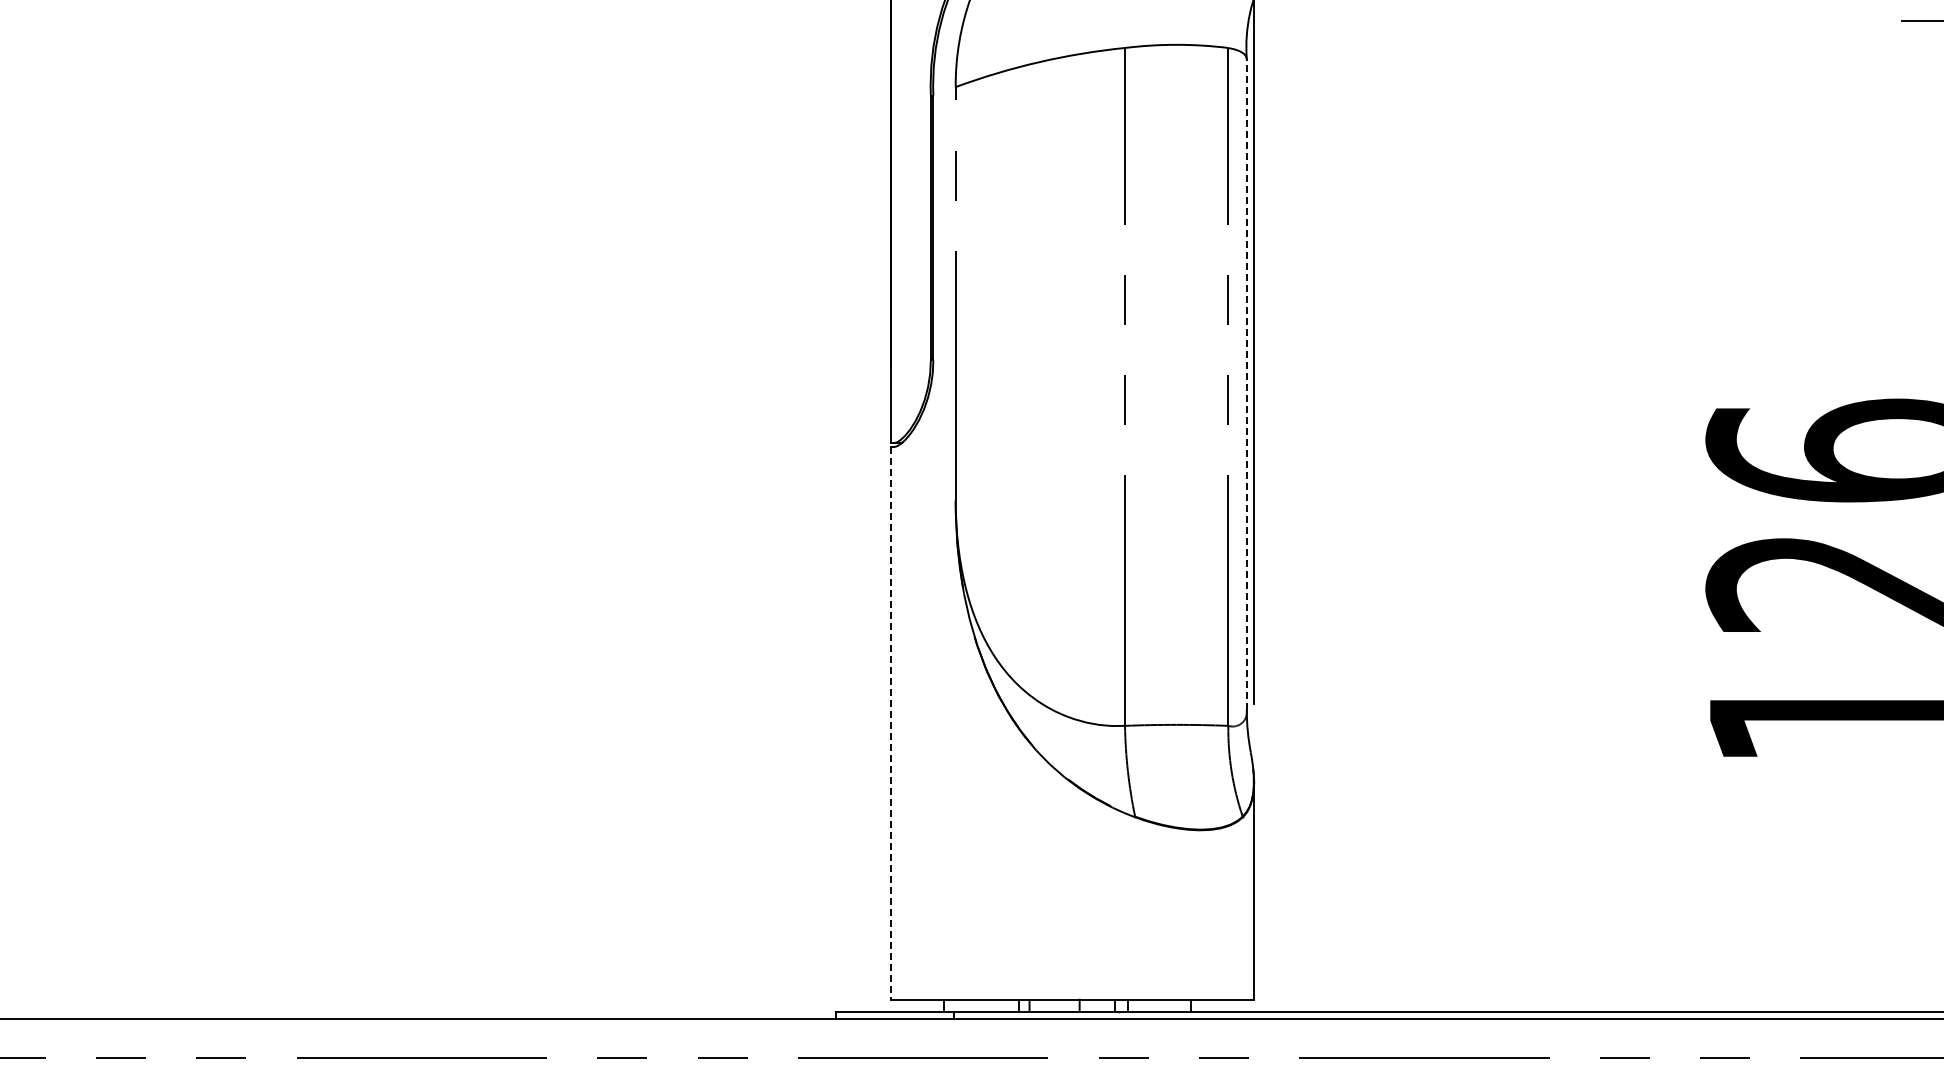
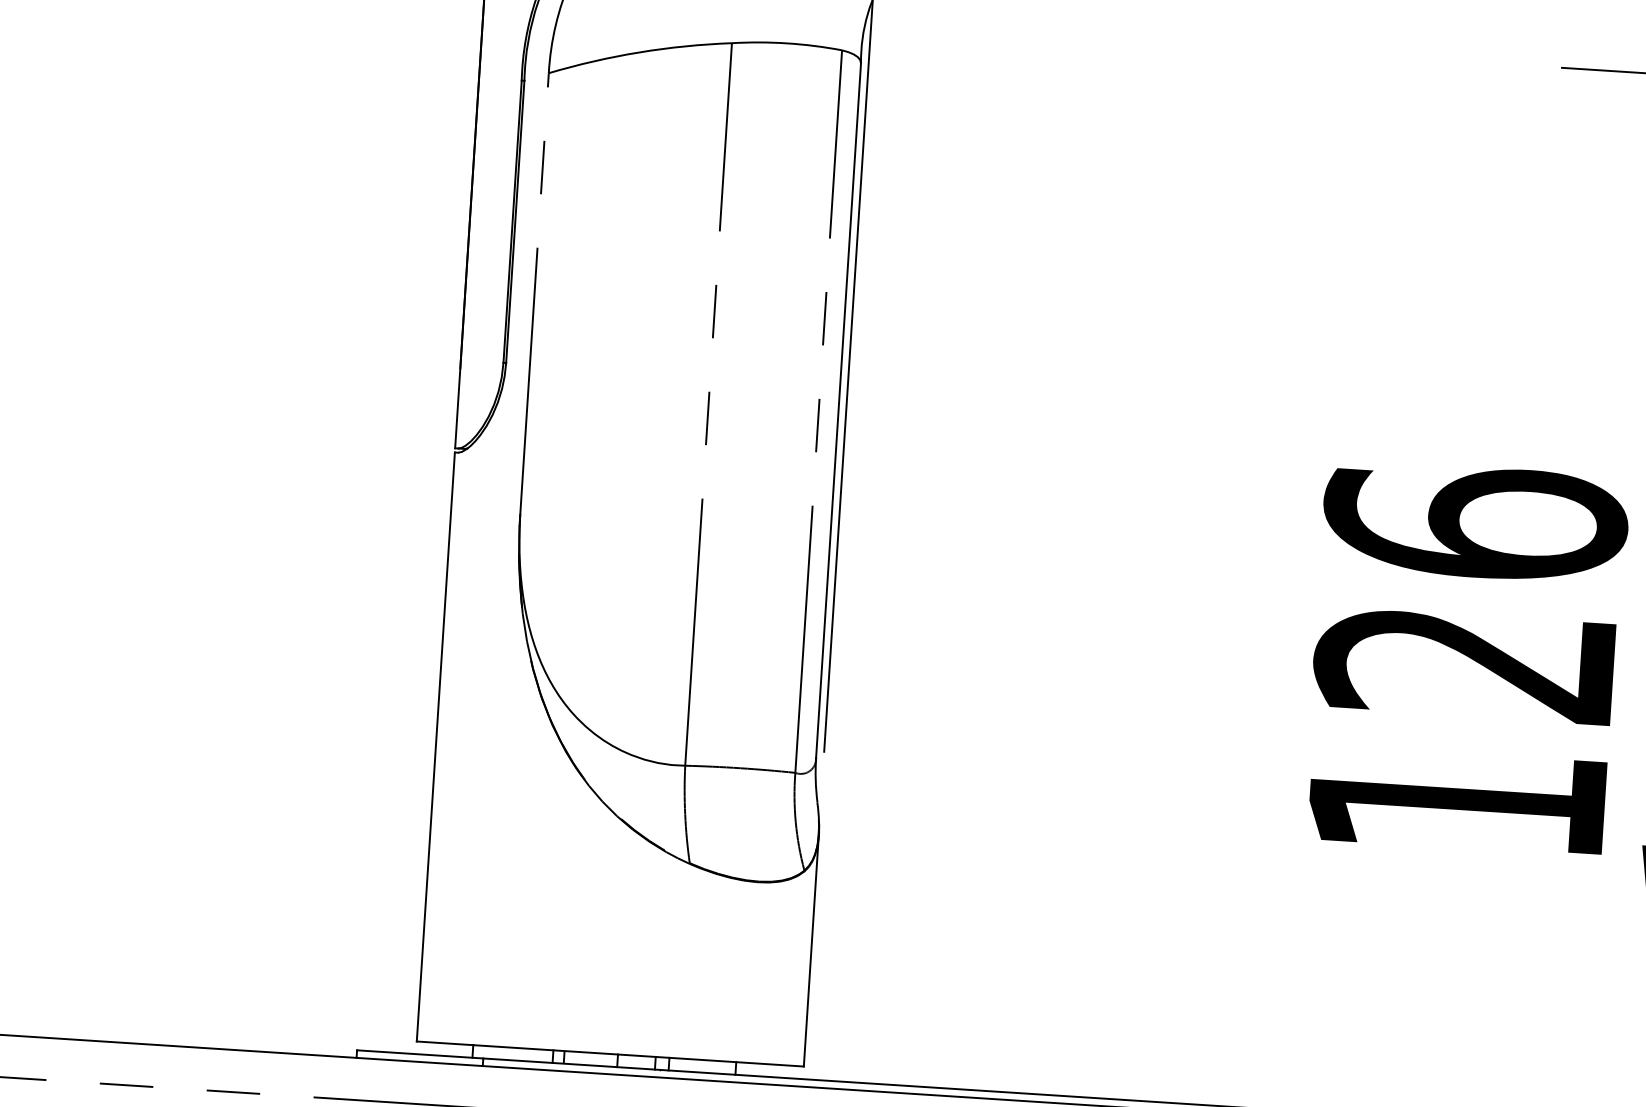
line: (1246, 384) -> (838, 410), dashed -> solid
line: (890, 723) -> (435, 747), dashed -> solid

